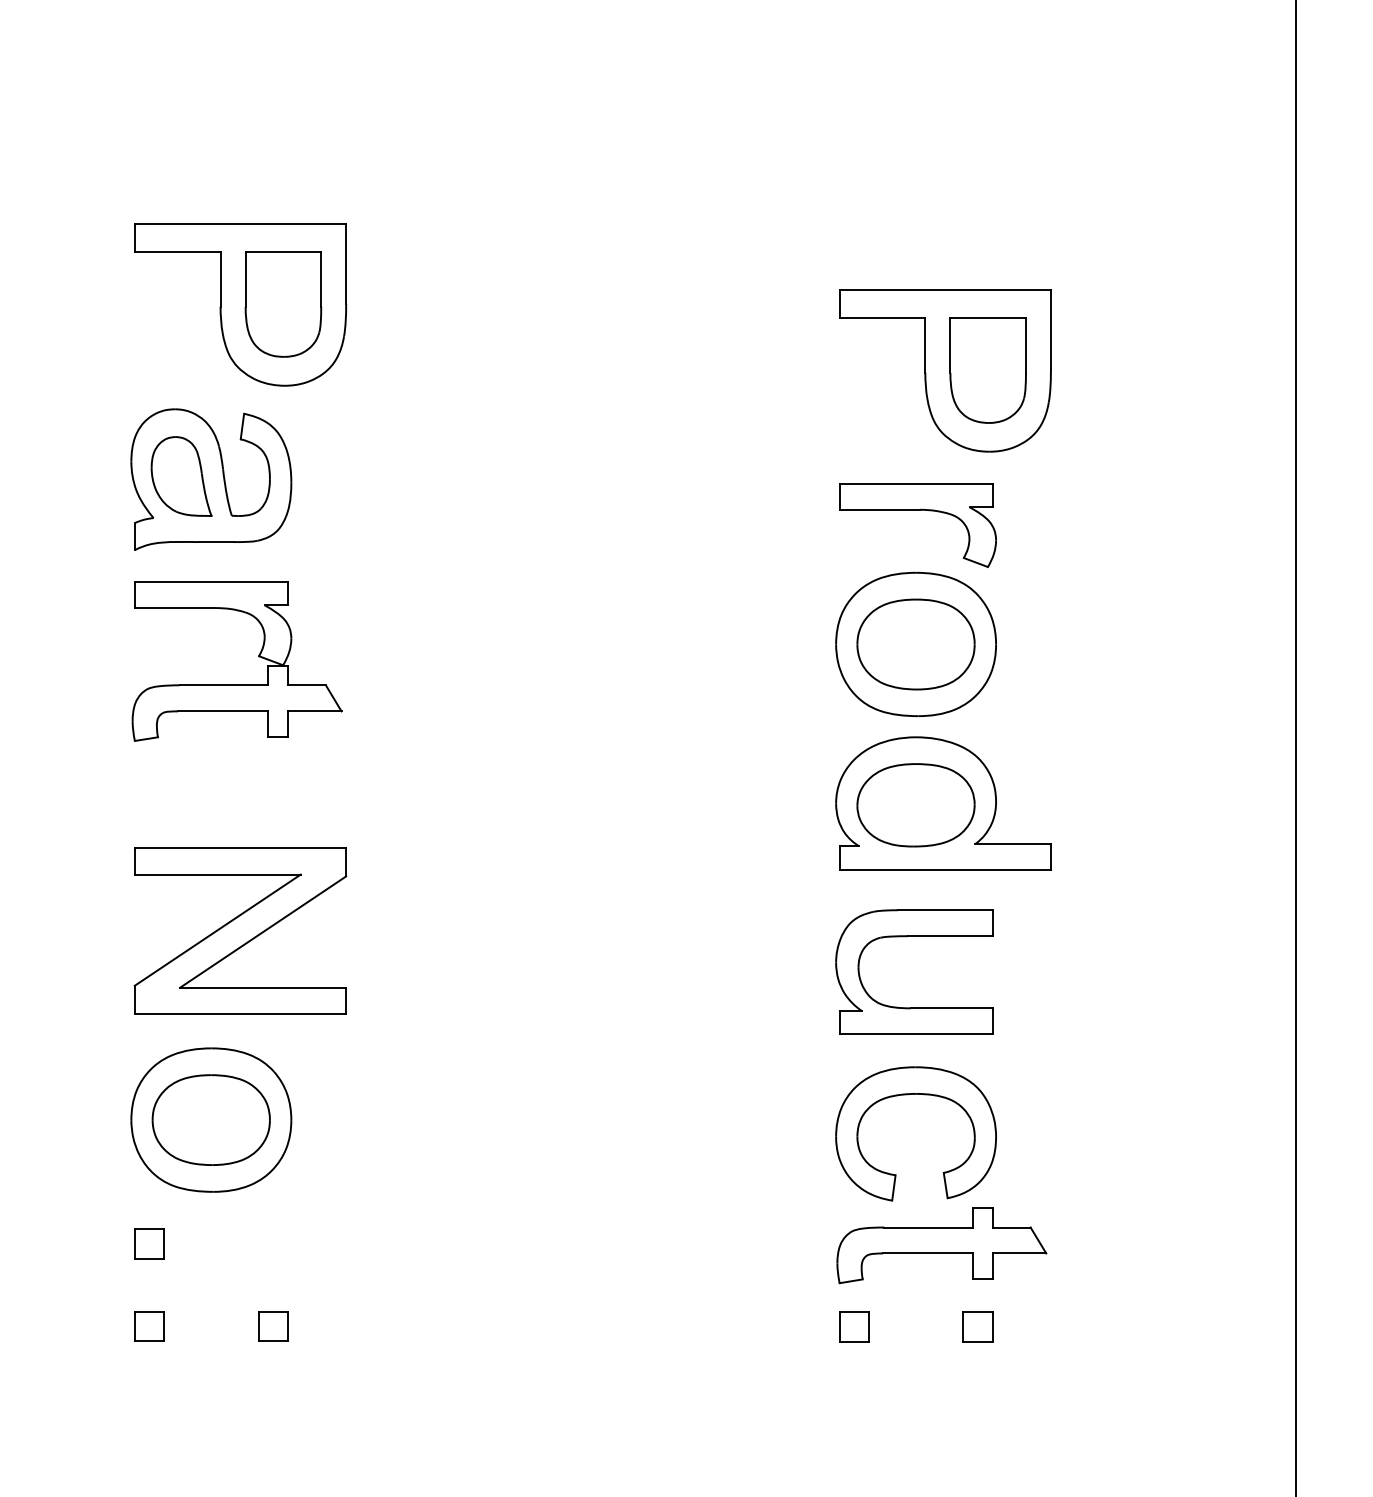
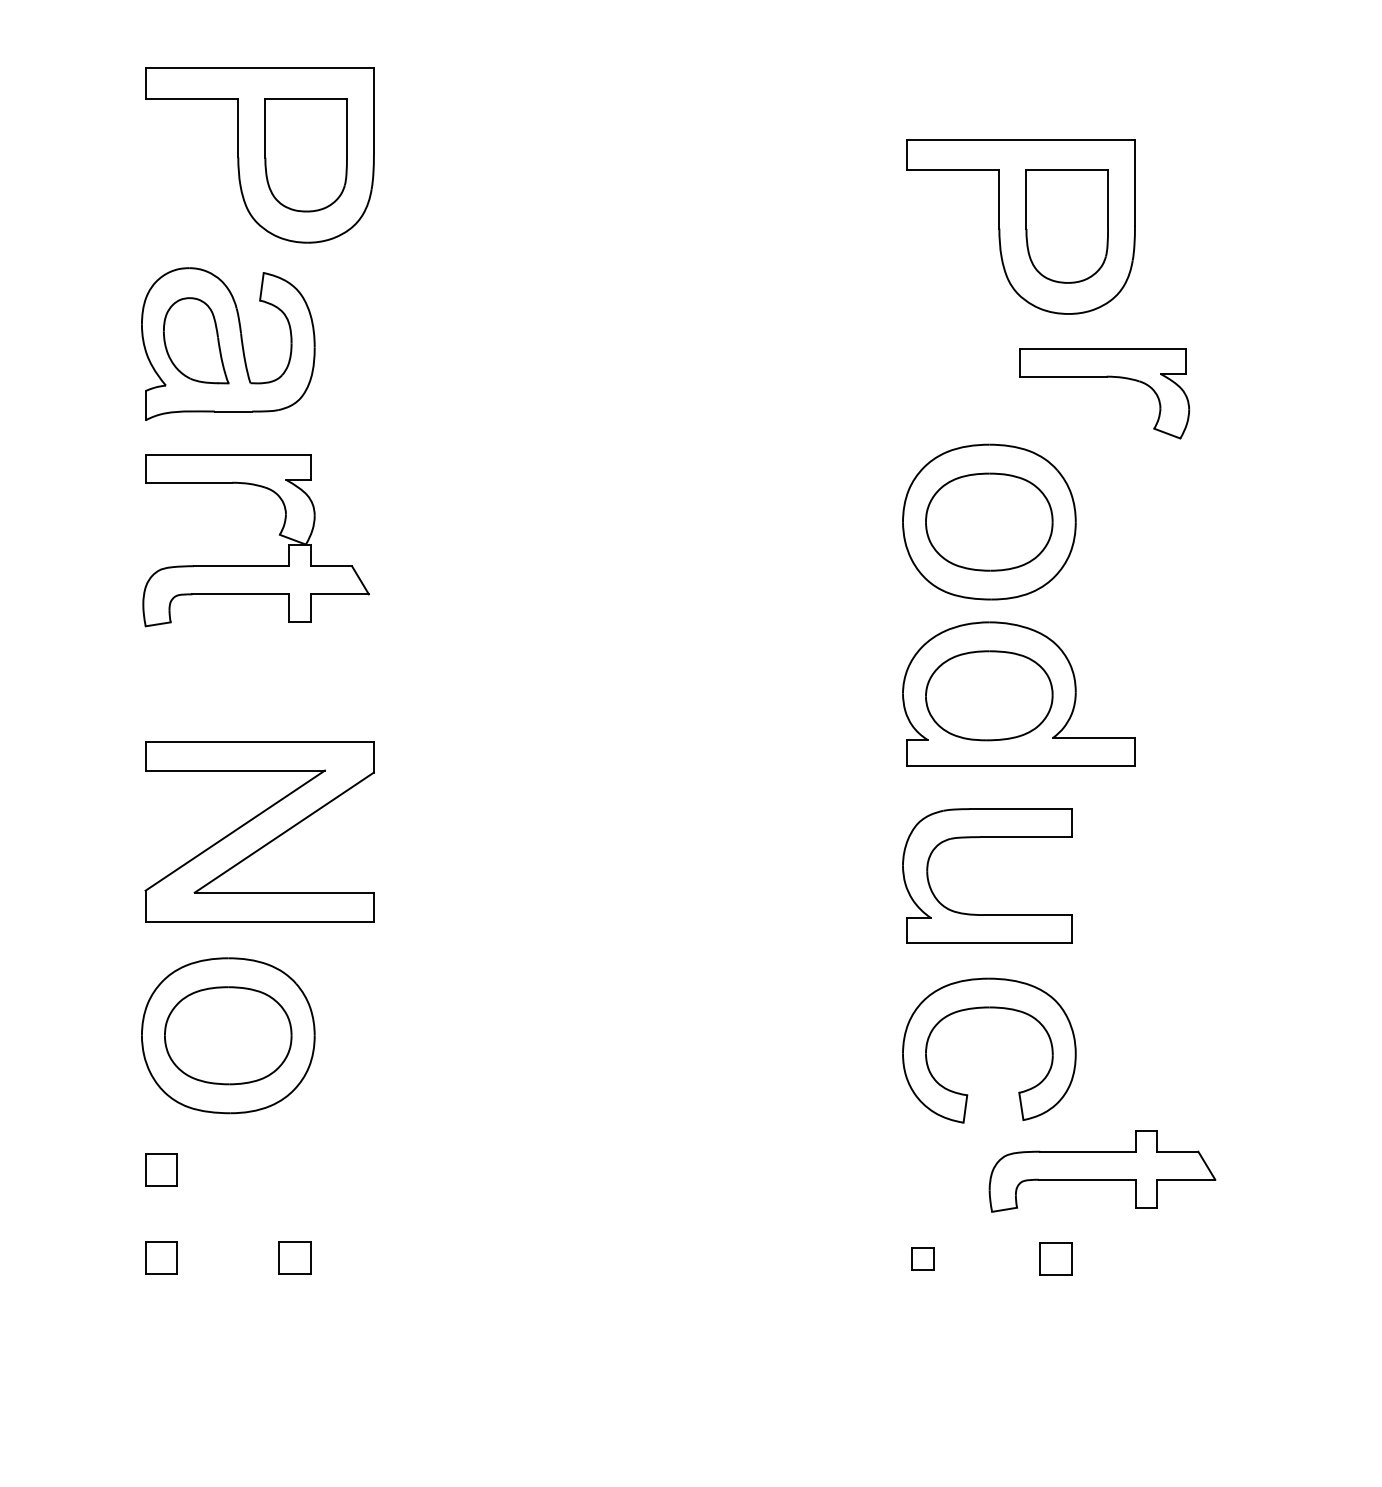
part: (917, 510) -> (1104, 377), moved
part: (941, 1245) -> (1102, 1171), moved
part: (854, 1326) -> (922, 1258), size x0.7

